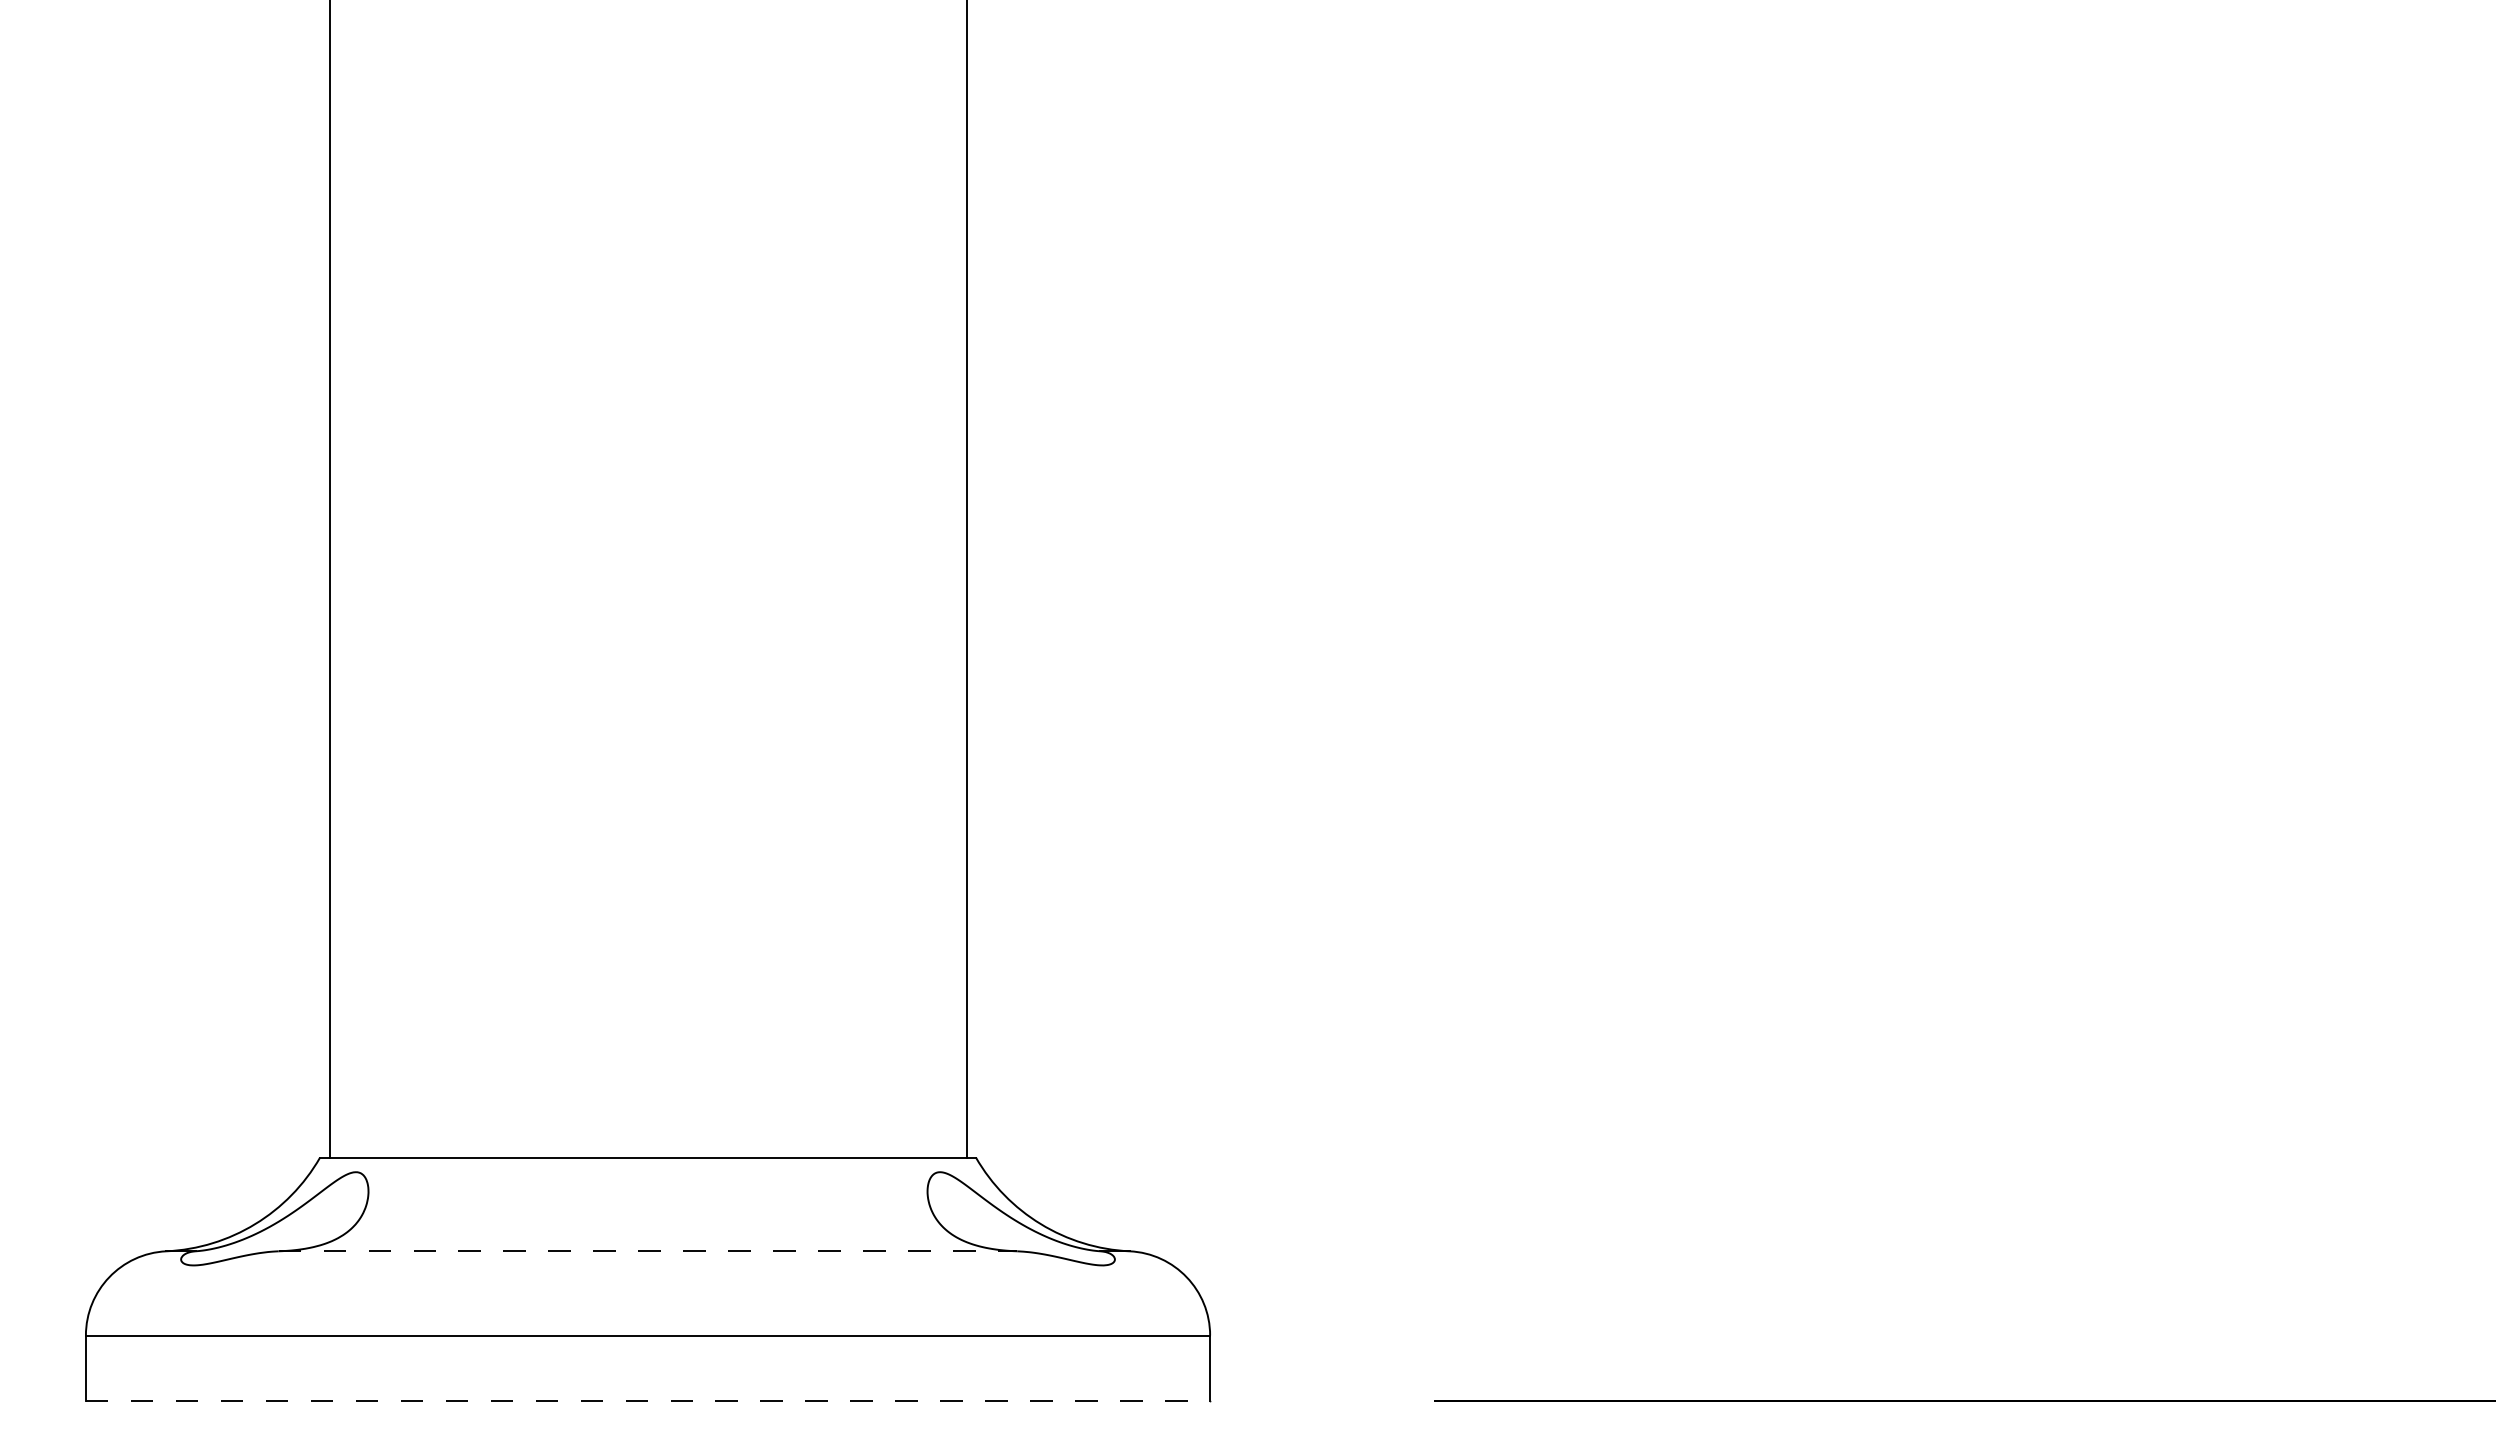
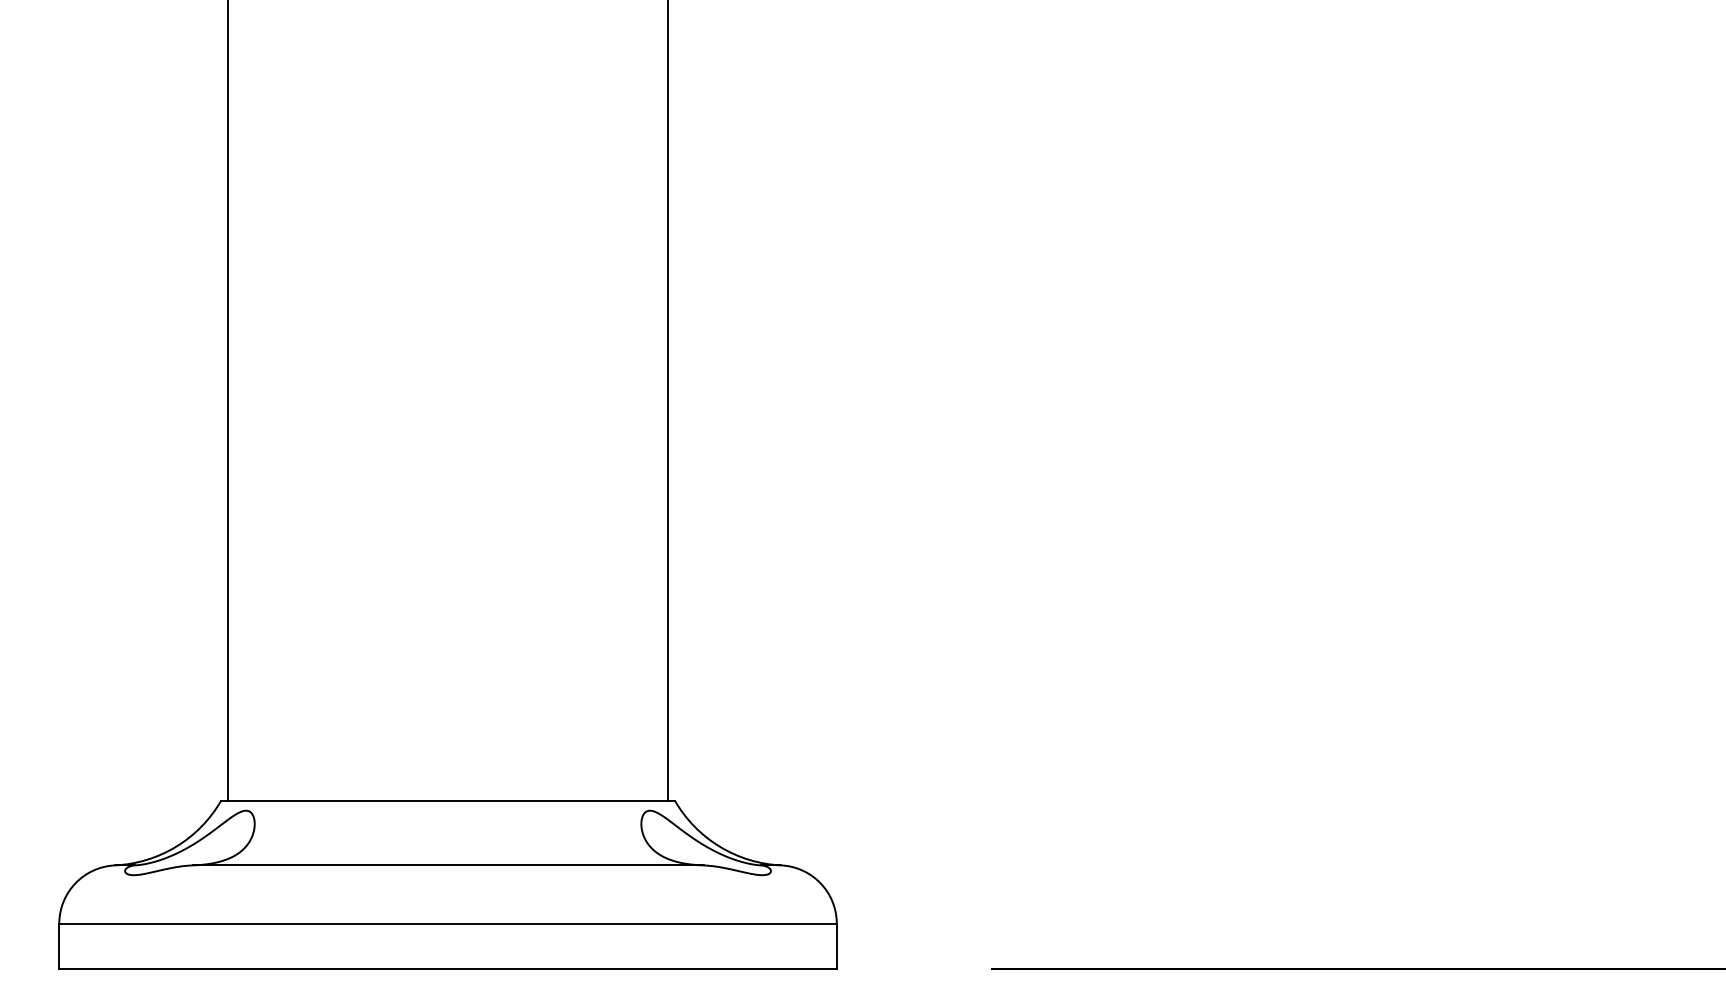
line: (648, 1251) -> (448, 865), dashed -> solid
line: (648, 1401) -> (448, 969), dashed -> solid

